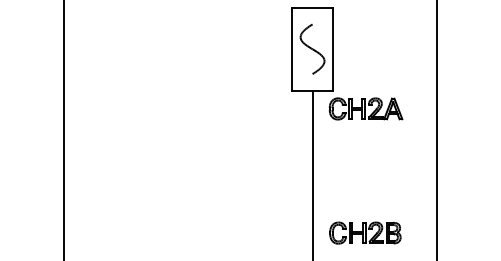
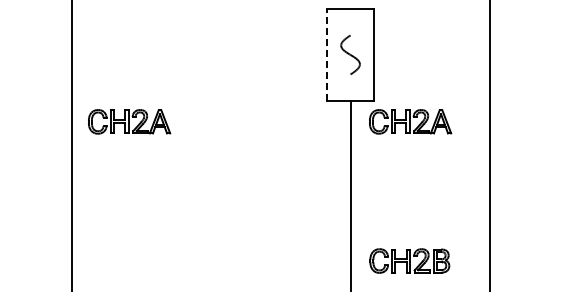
line: (291, 48) -> (327, 54), solid -> dashed
part: (312, 48) -> (350, 54), size x0.7
part: (115, 108) -> (129, 121), added

